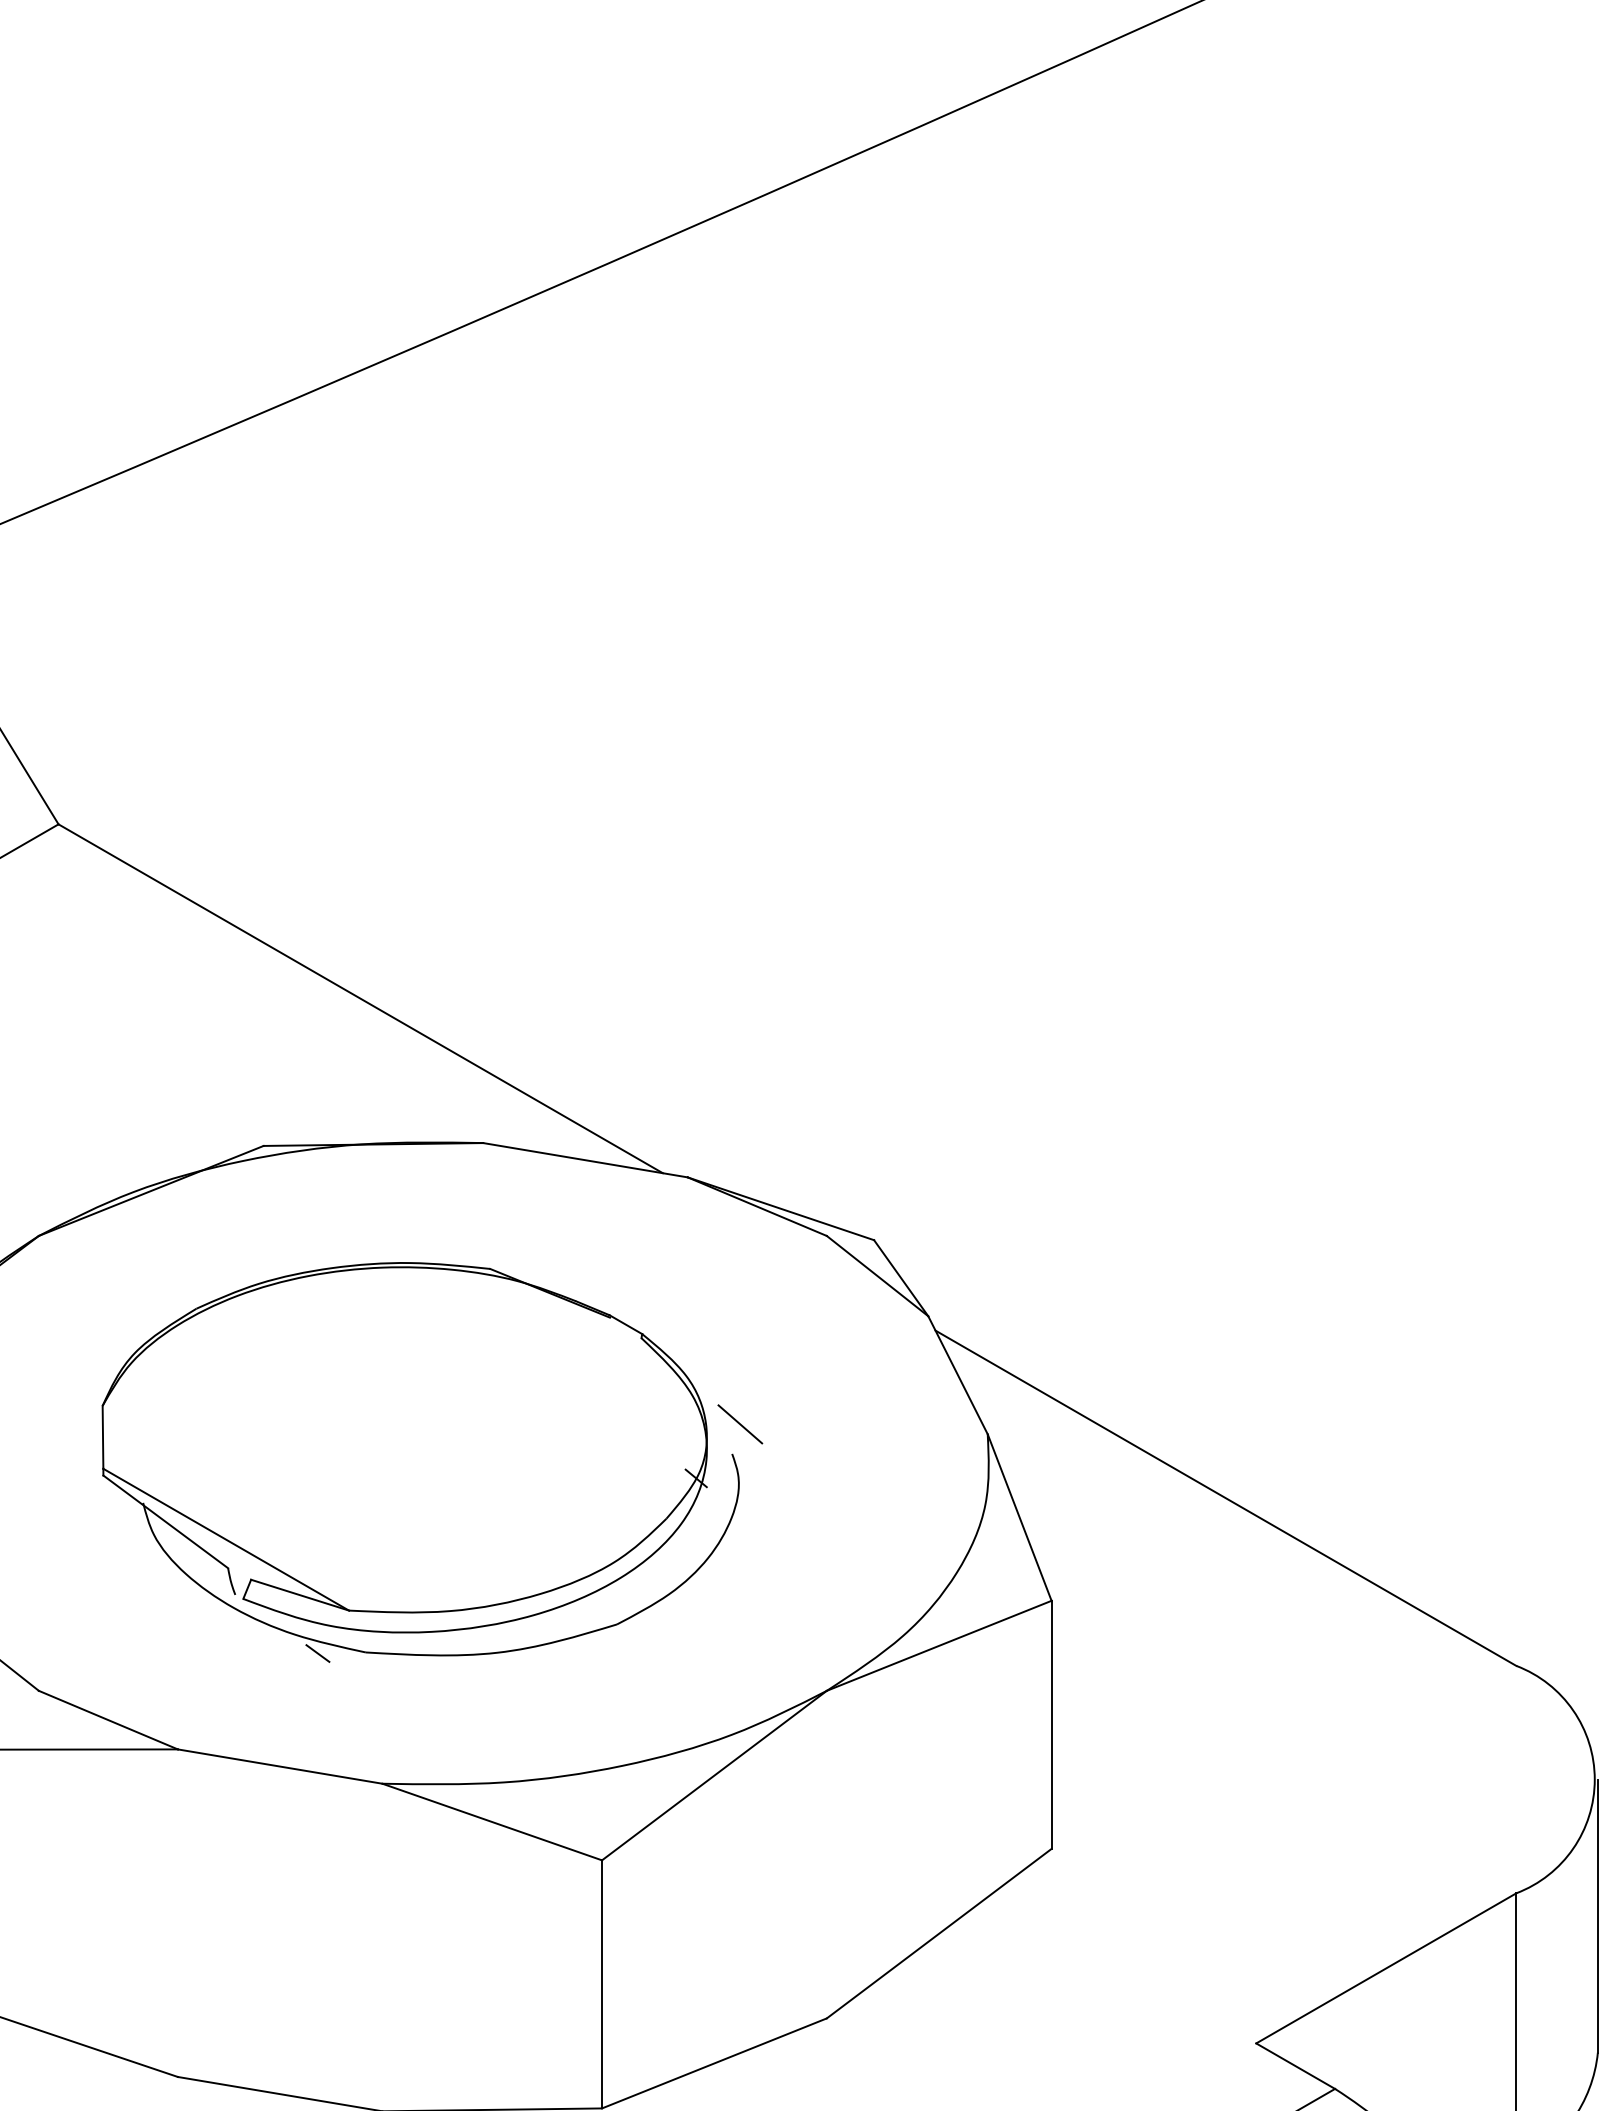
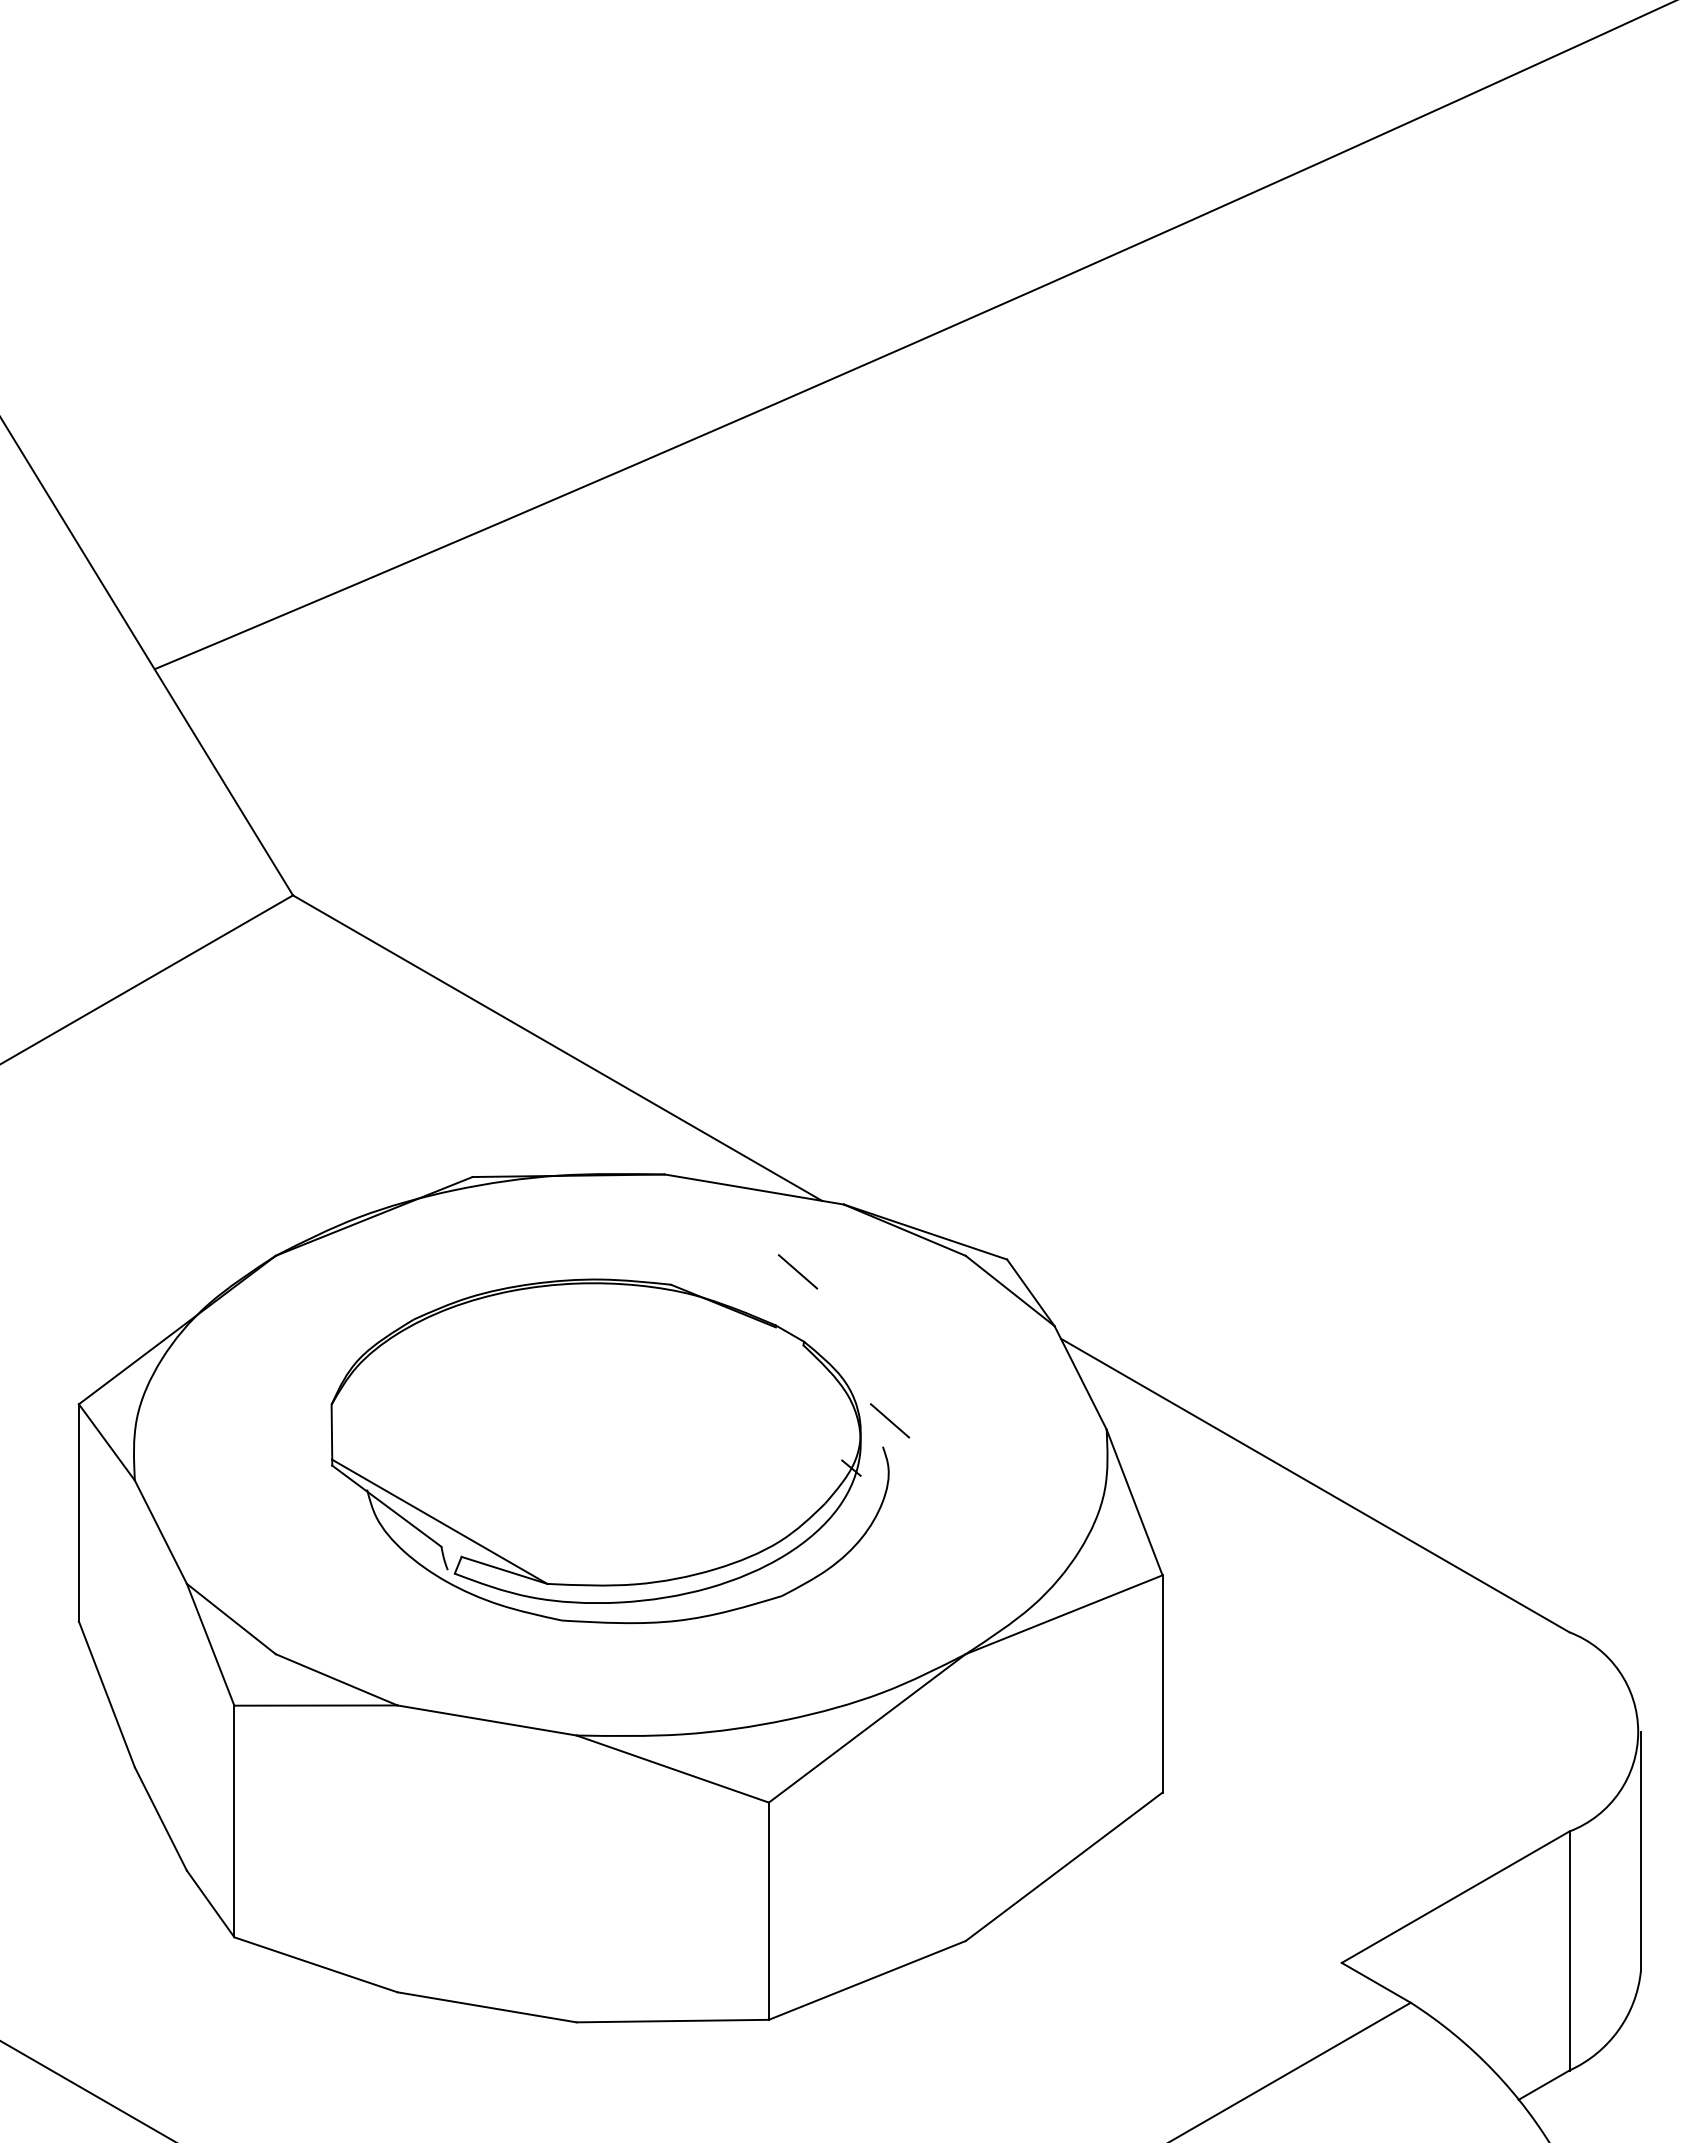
line: (634, 1253) -> (797, 1271), added
line: (318, 1653) -> (520, 1621), removed

